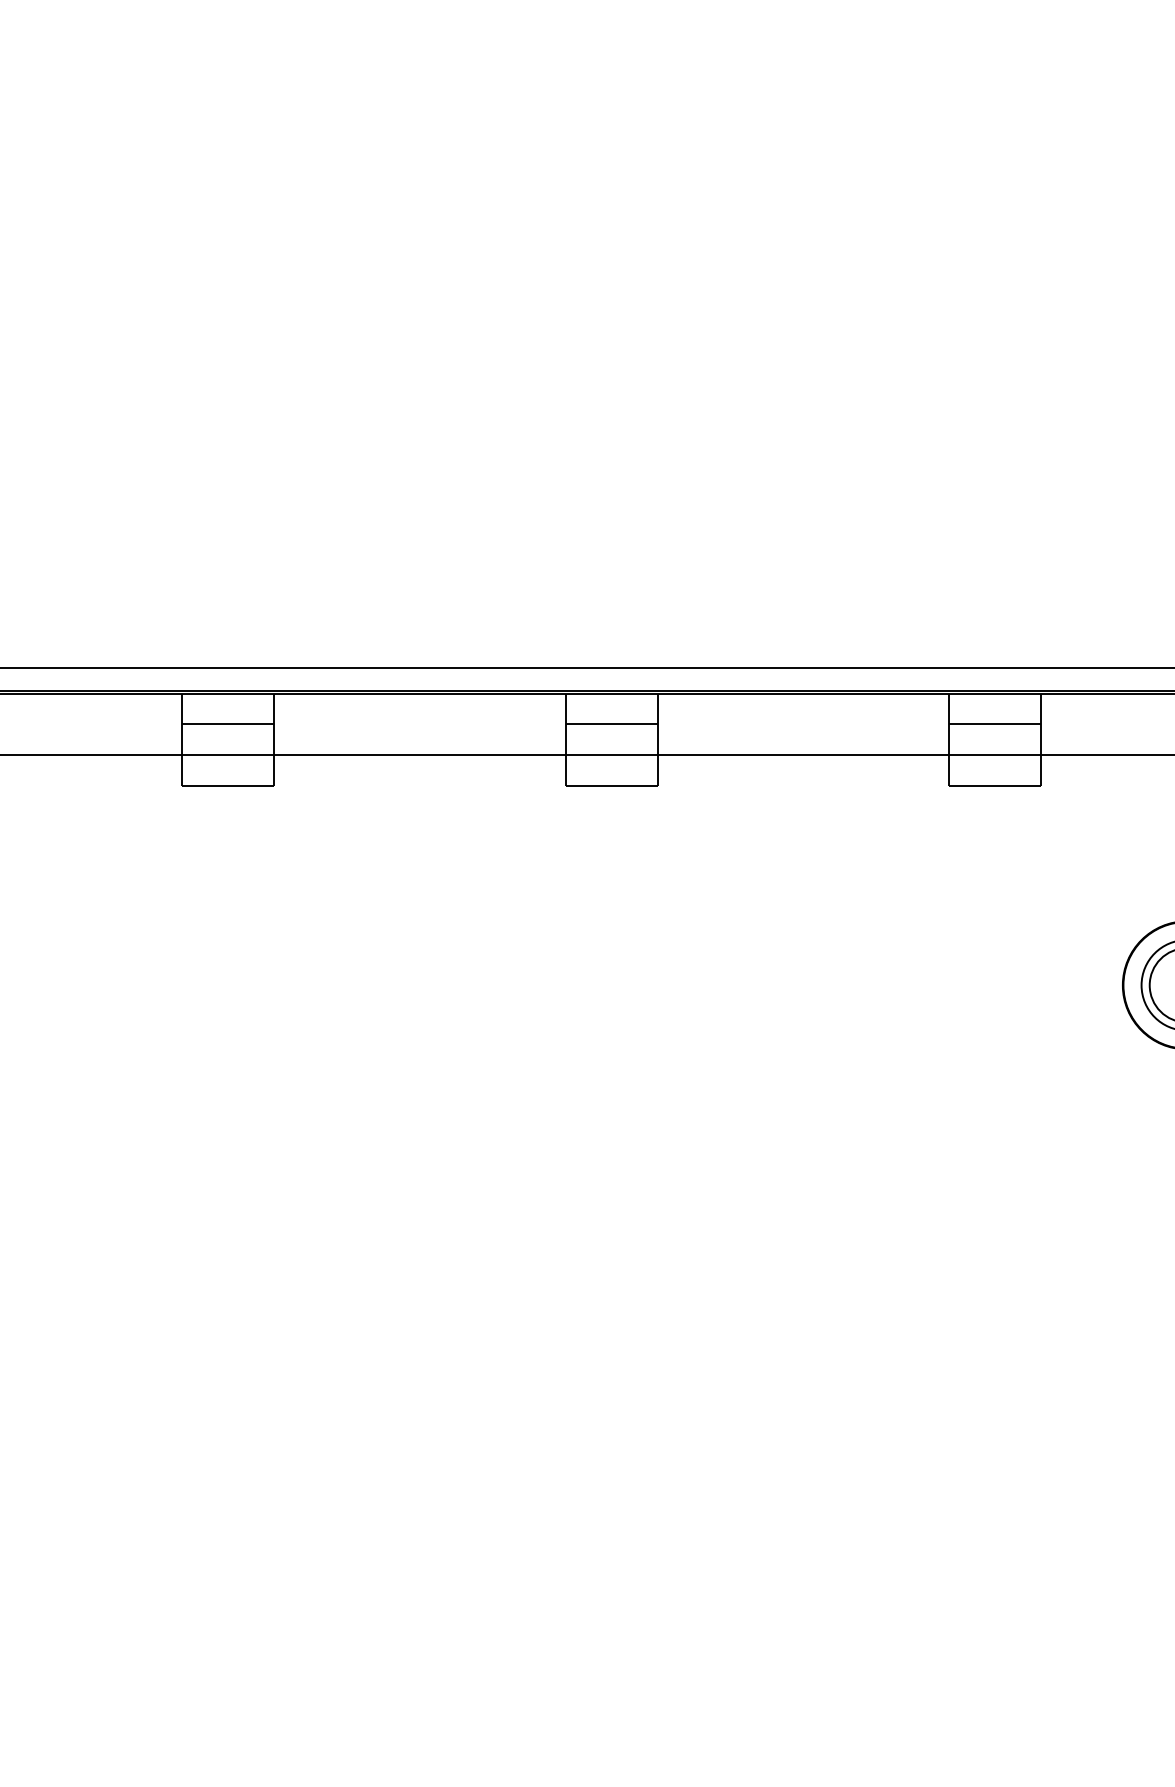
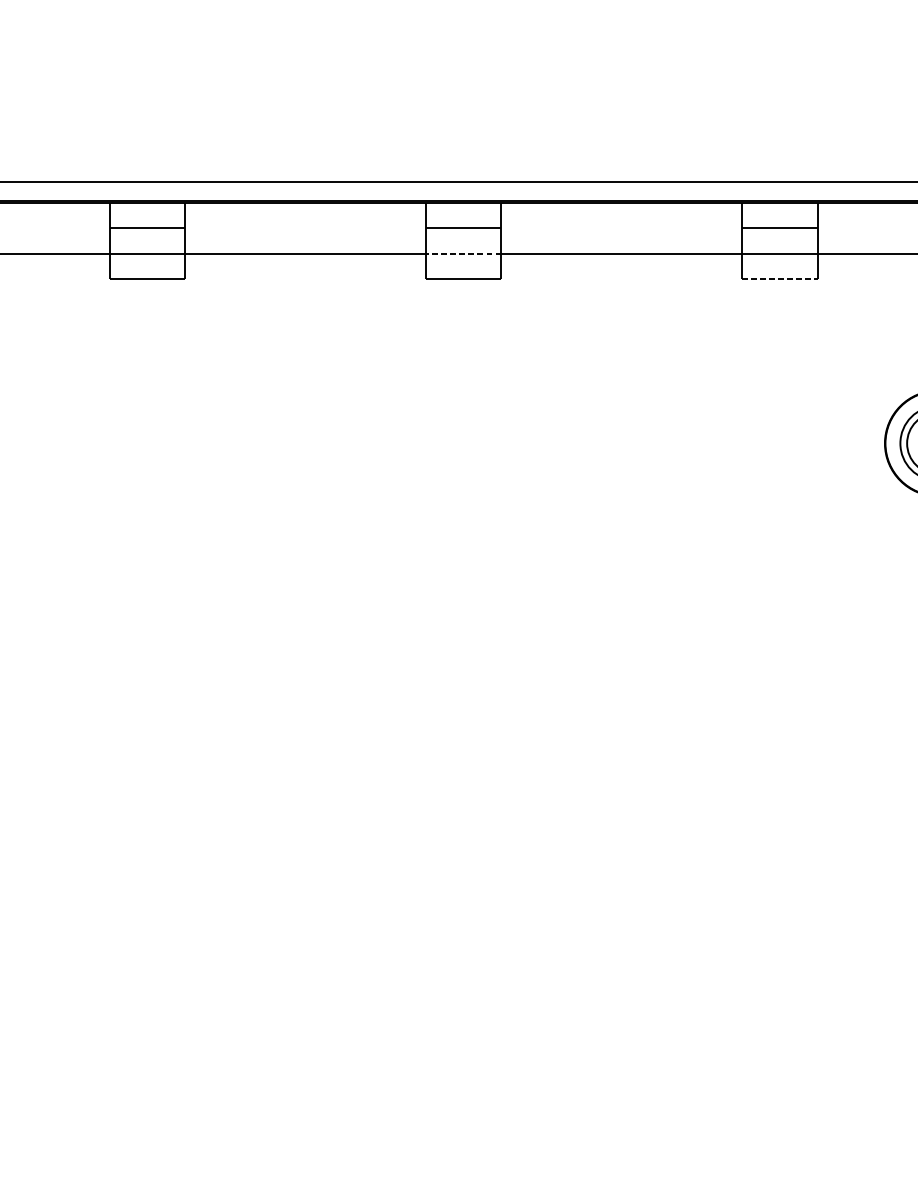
line: (611, 755) -> (463, 253), solid -> dashed
line: (995, 786) -> (779, 279), solid -> dashed

